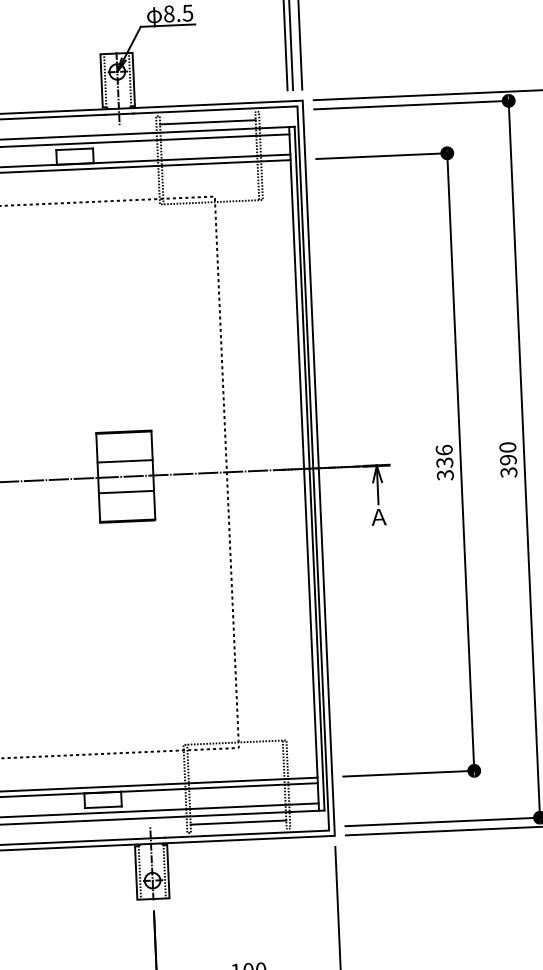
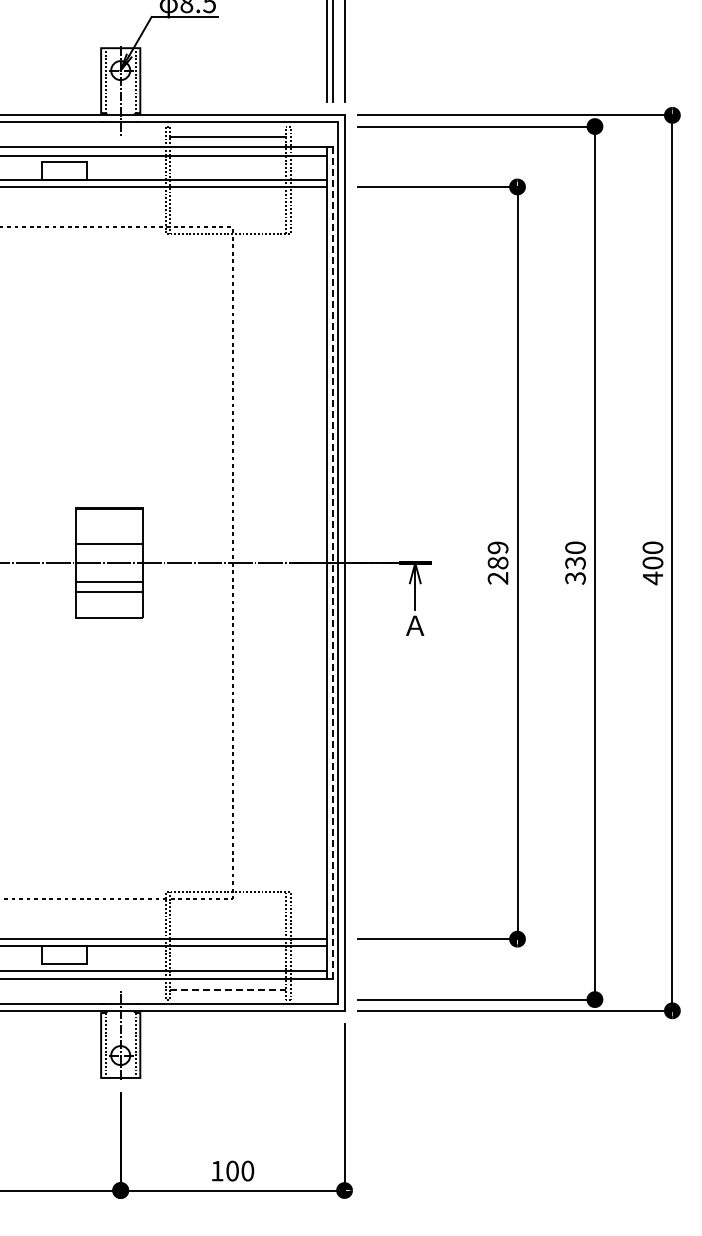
text: (508, 460) -> (575, 563), 390 -> 330
text: (444, 462) -> (497, 562), 336 -> 289
line: (309, 469) -> (333, 563), solid -> dashed
line: (127, 520) -> (109, 591), moved
line: (238, 822) -> (228, 989), solid -> dashed

